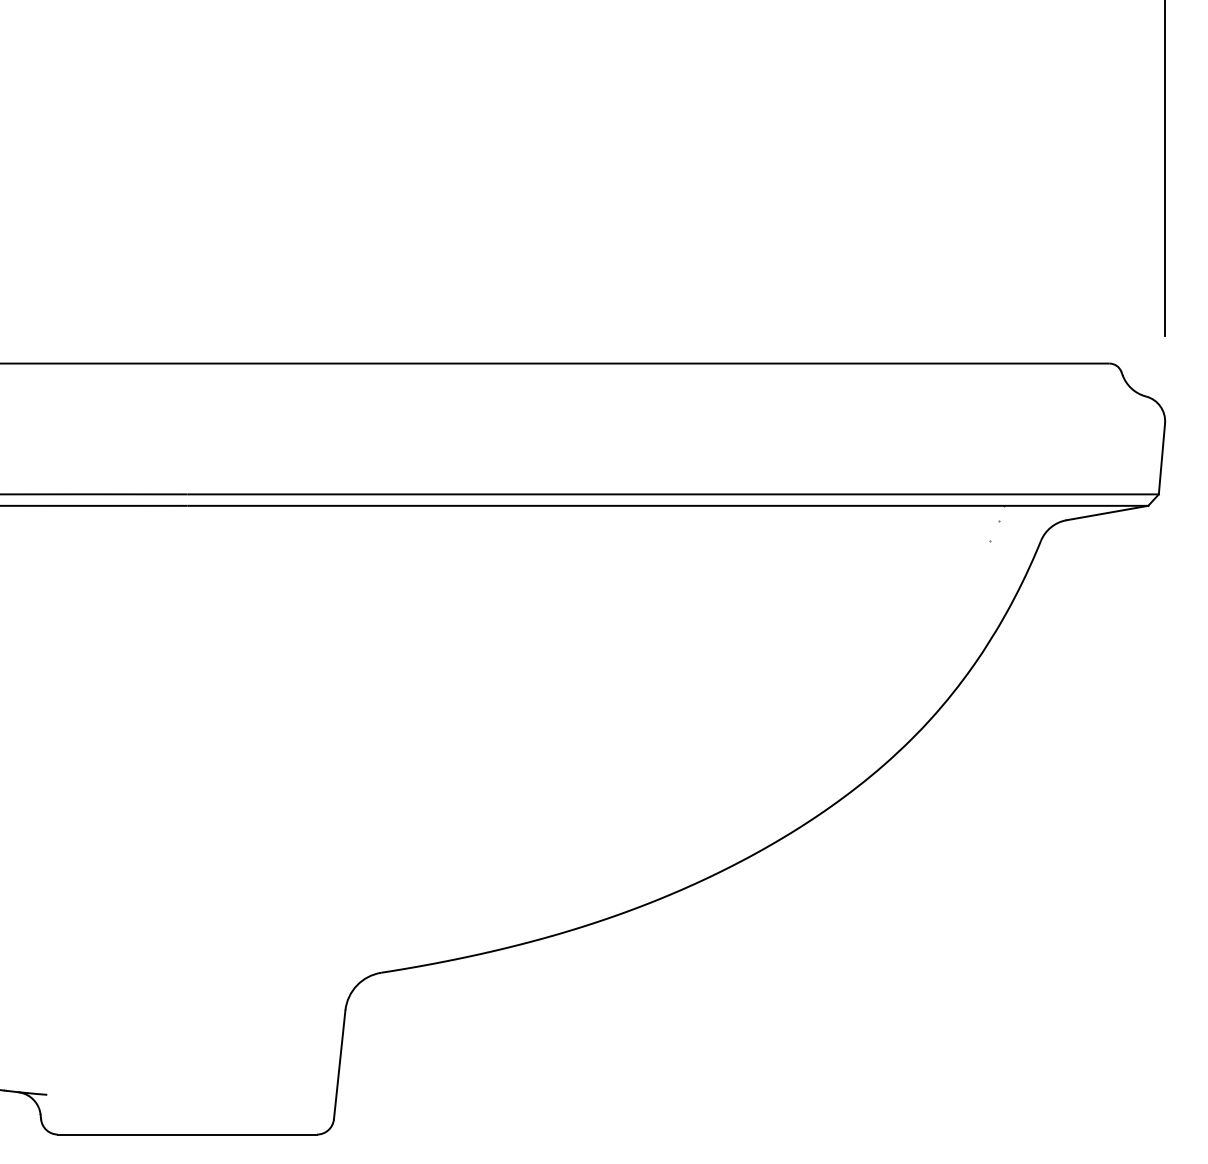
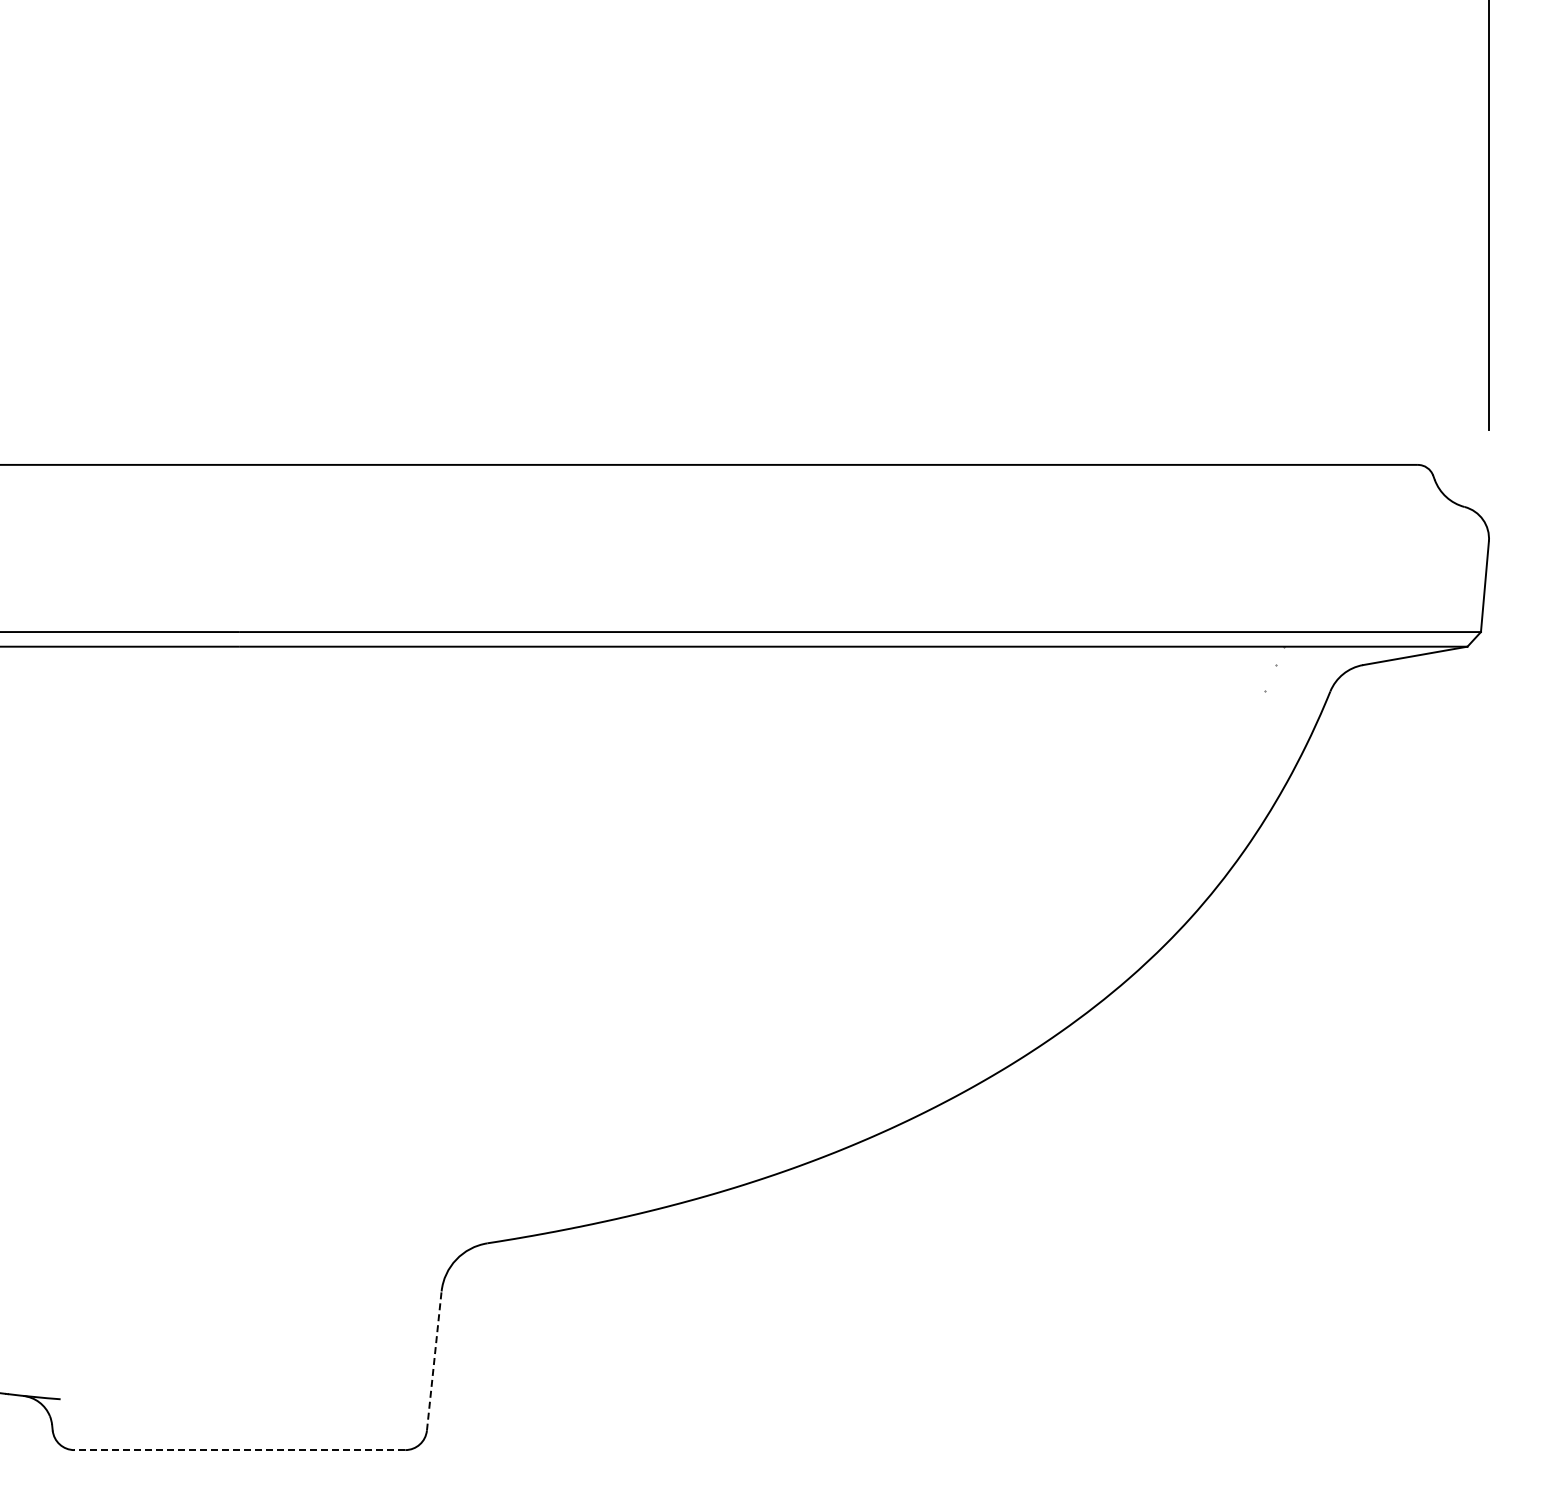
line: (339, 1065) -> (434, 1361), solid -> dashed
line: (187, 1134) -> (239, 1450), solid -> dashed

